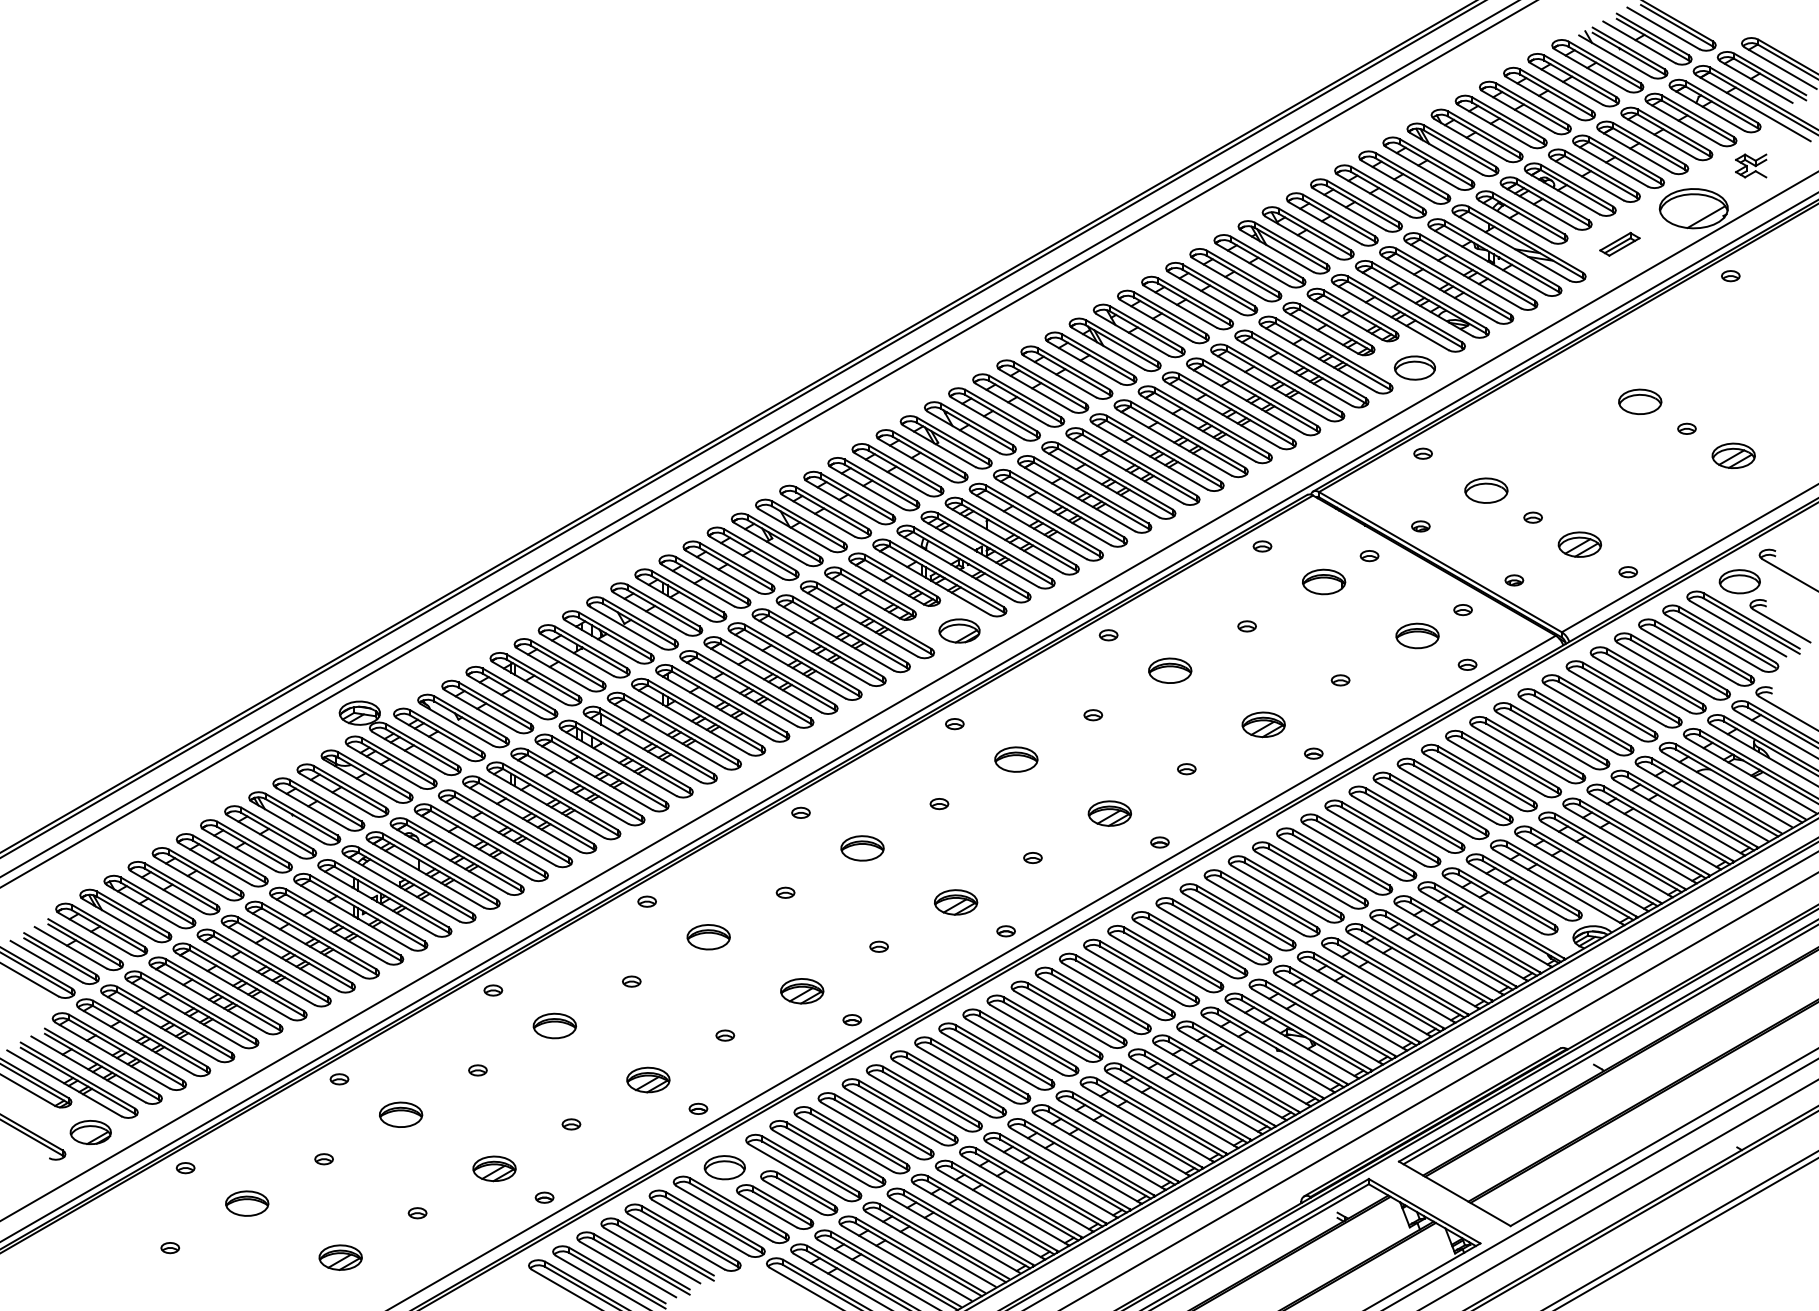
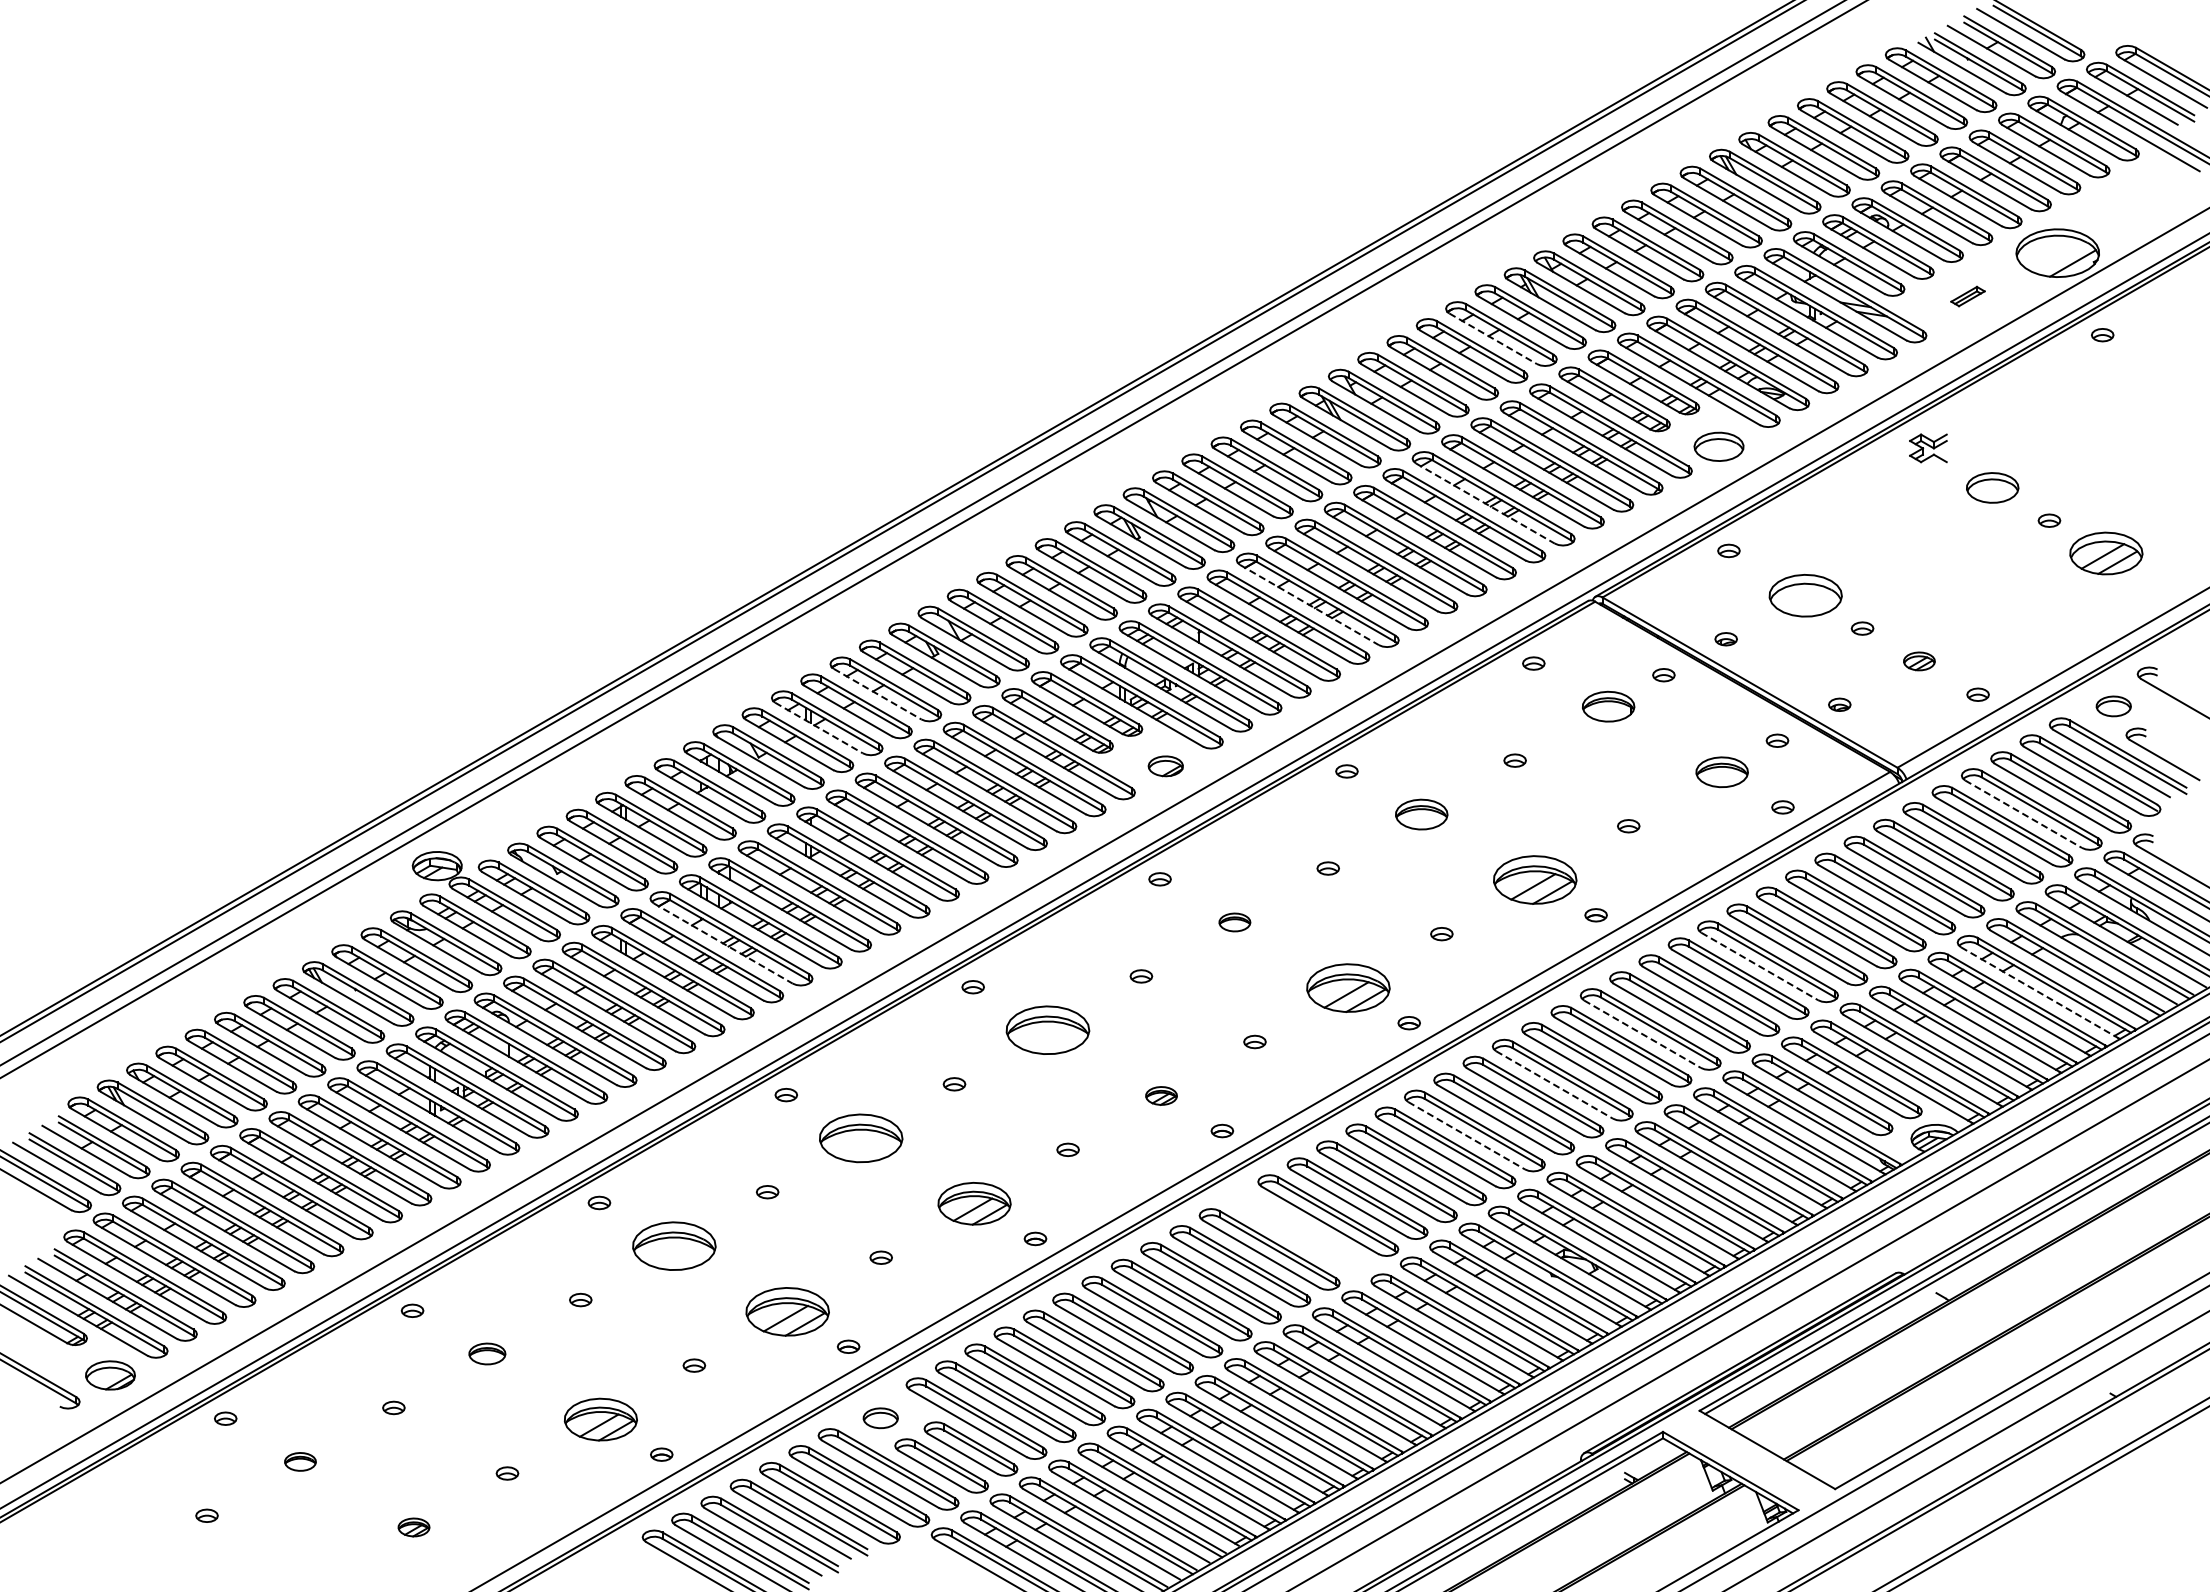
part: (1751, 166) -> (1928, 448), moved
part: (1619, 244) -> (1967, 296), size x0.7
line: (1229, 278) -> (1493, 338), solid -> dashed
line: (1222, 414) -> (1485, 503), solid -> dashed
part: (1733, 455) -> (2105, 553), size x1.4
part: (1486, 490) -> (1805, 595), size x1.4
line: (1077, 498) -> (1309, 605), solid -> dashed
part: (1579, 544) -> (1919, 661), size x0.6
line: (722, 571) -> (877, 694), solid -> dashed
part: (1739, 581) -> (2113, 706), size x0.7
line: (673, 599) -> (818, 728), solid -> dashed
part: (959, 631) -> (1165, 766), size x0.7
line: (1666, 670) -> (2024, 814), solid -> dashed
part: (1263, 725) -> (1535, 880), size x1.6
part: (1016, 759) -> (1234, 922), size x0.6
line: (595, 776) -> (723, 943), solid -> dashed
line: (1449, 795) -> (1760, 966), solid -> dashed
part: (1109, 813) -> (1348, 987), size x1.6
line: (1678, 817) -> (2039, 992), solid -> dashed
part: (862, 848) -> (1047, 1030), size x1.6
line: (1351, 851) -> (1642, 1034), solid -> dashed
line: (1280, 893) -> (1555, 1085), solid -> dashed
part: (956, 902) -> (1161, 1095), size x0.6
line: (1207, 934) -> (1467, 1135), solid -> dashed
part: (708, 936) -> (860, 1137), size x1.6
part: (802, 990) -> (974, 1203), size x1.4
part: (1068, 1014) -> (1298, 1232), removed
part: (554, 1025) -> (673, 1245), size x1.6
part: (648, 1079) -> (787, 1311), size x1.6
part: (401, 1114) -> (487, 1353), size x0.7
part: (724, 1167) -> (880, 1418), size x0.7
part: (494, 1168) -> (600, 1419), size x1.4
part: (247, 1203) -> (300, 1461), size x0.6
part: (340, 1257) -> (413, 1527), size x0.6

